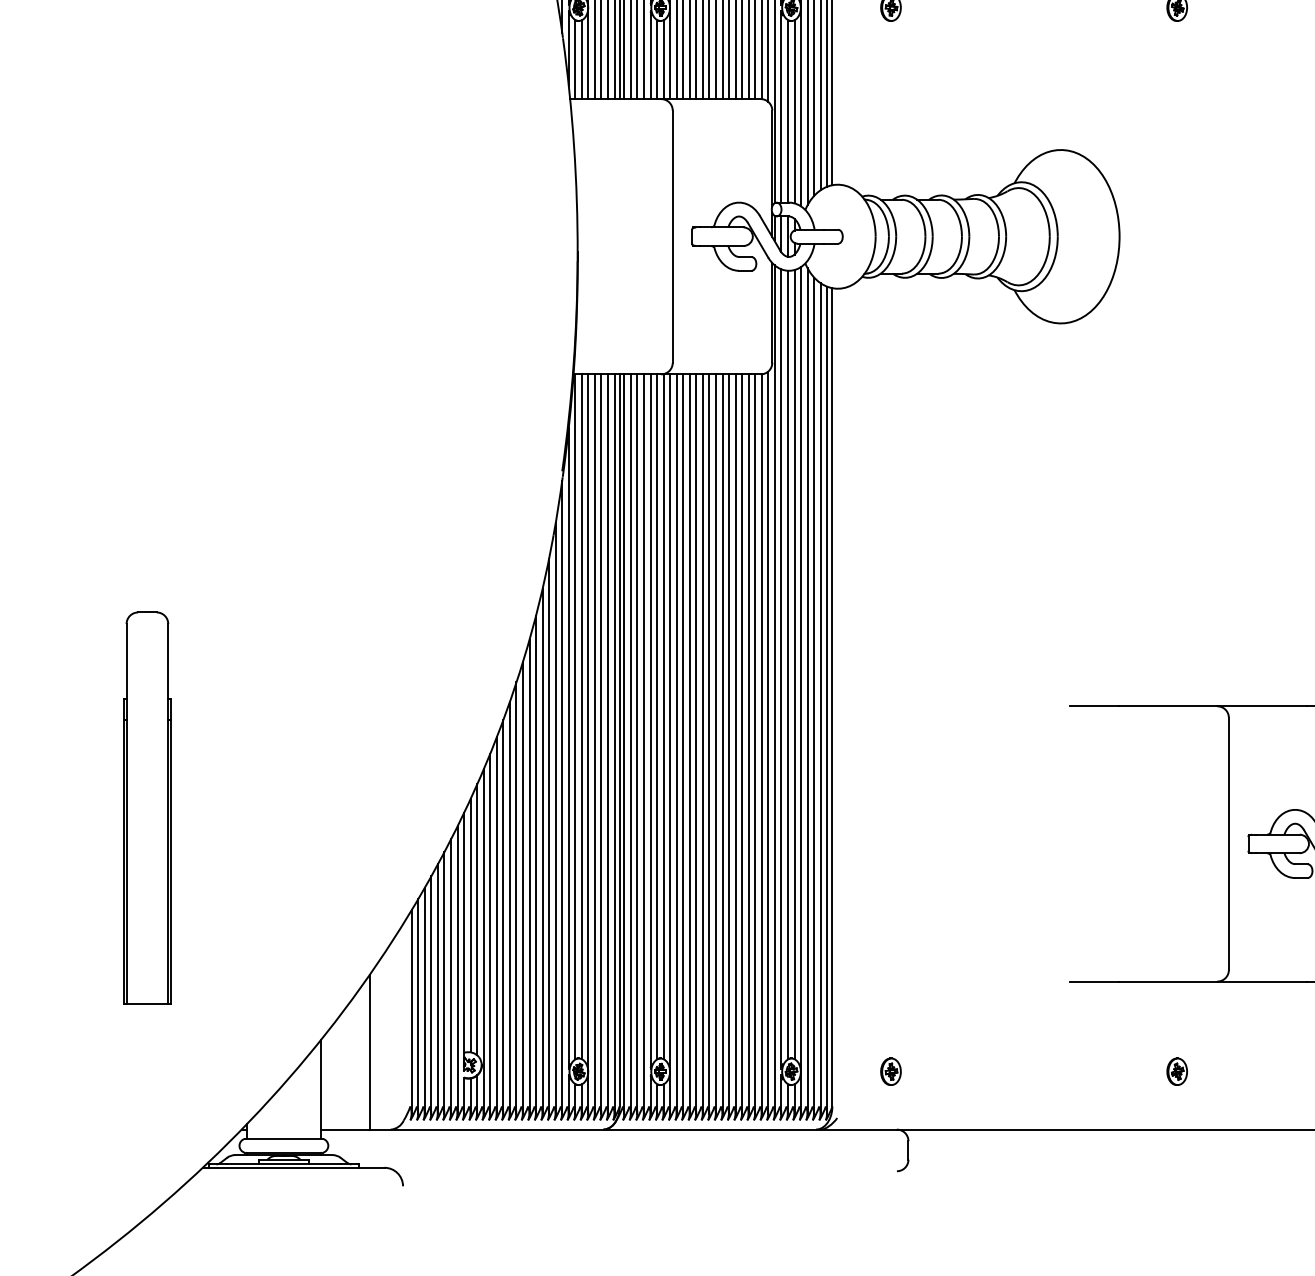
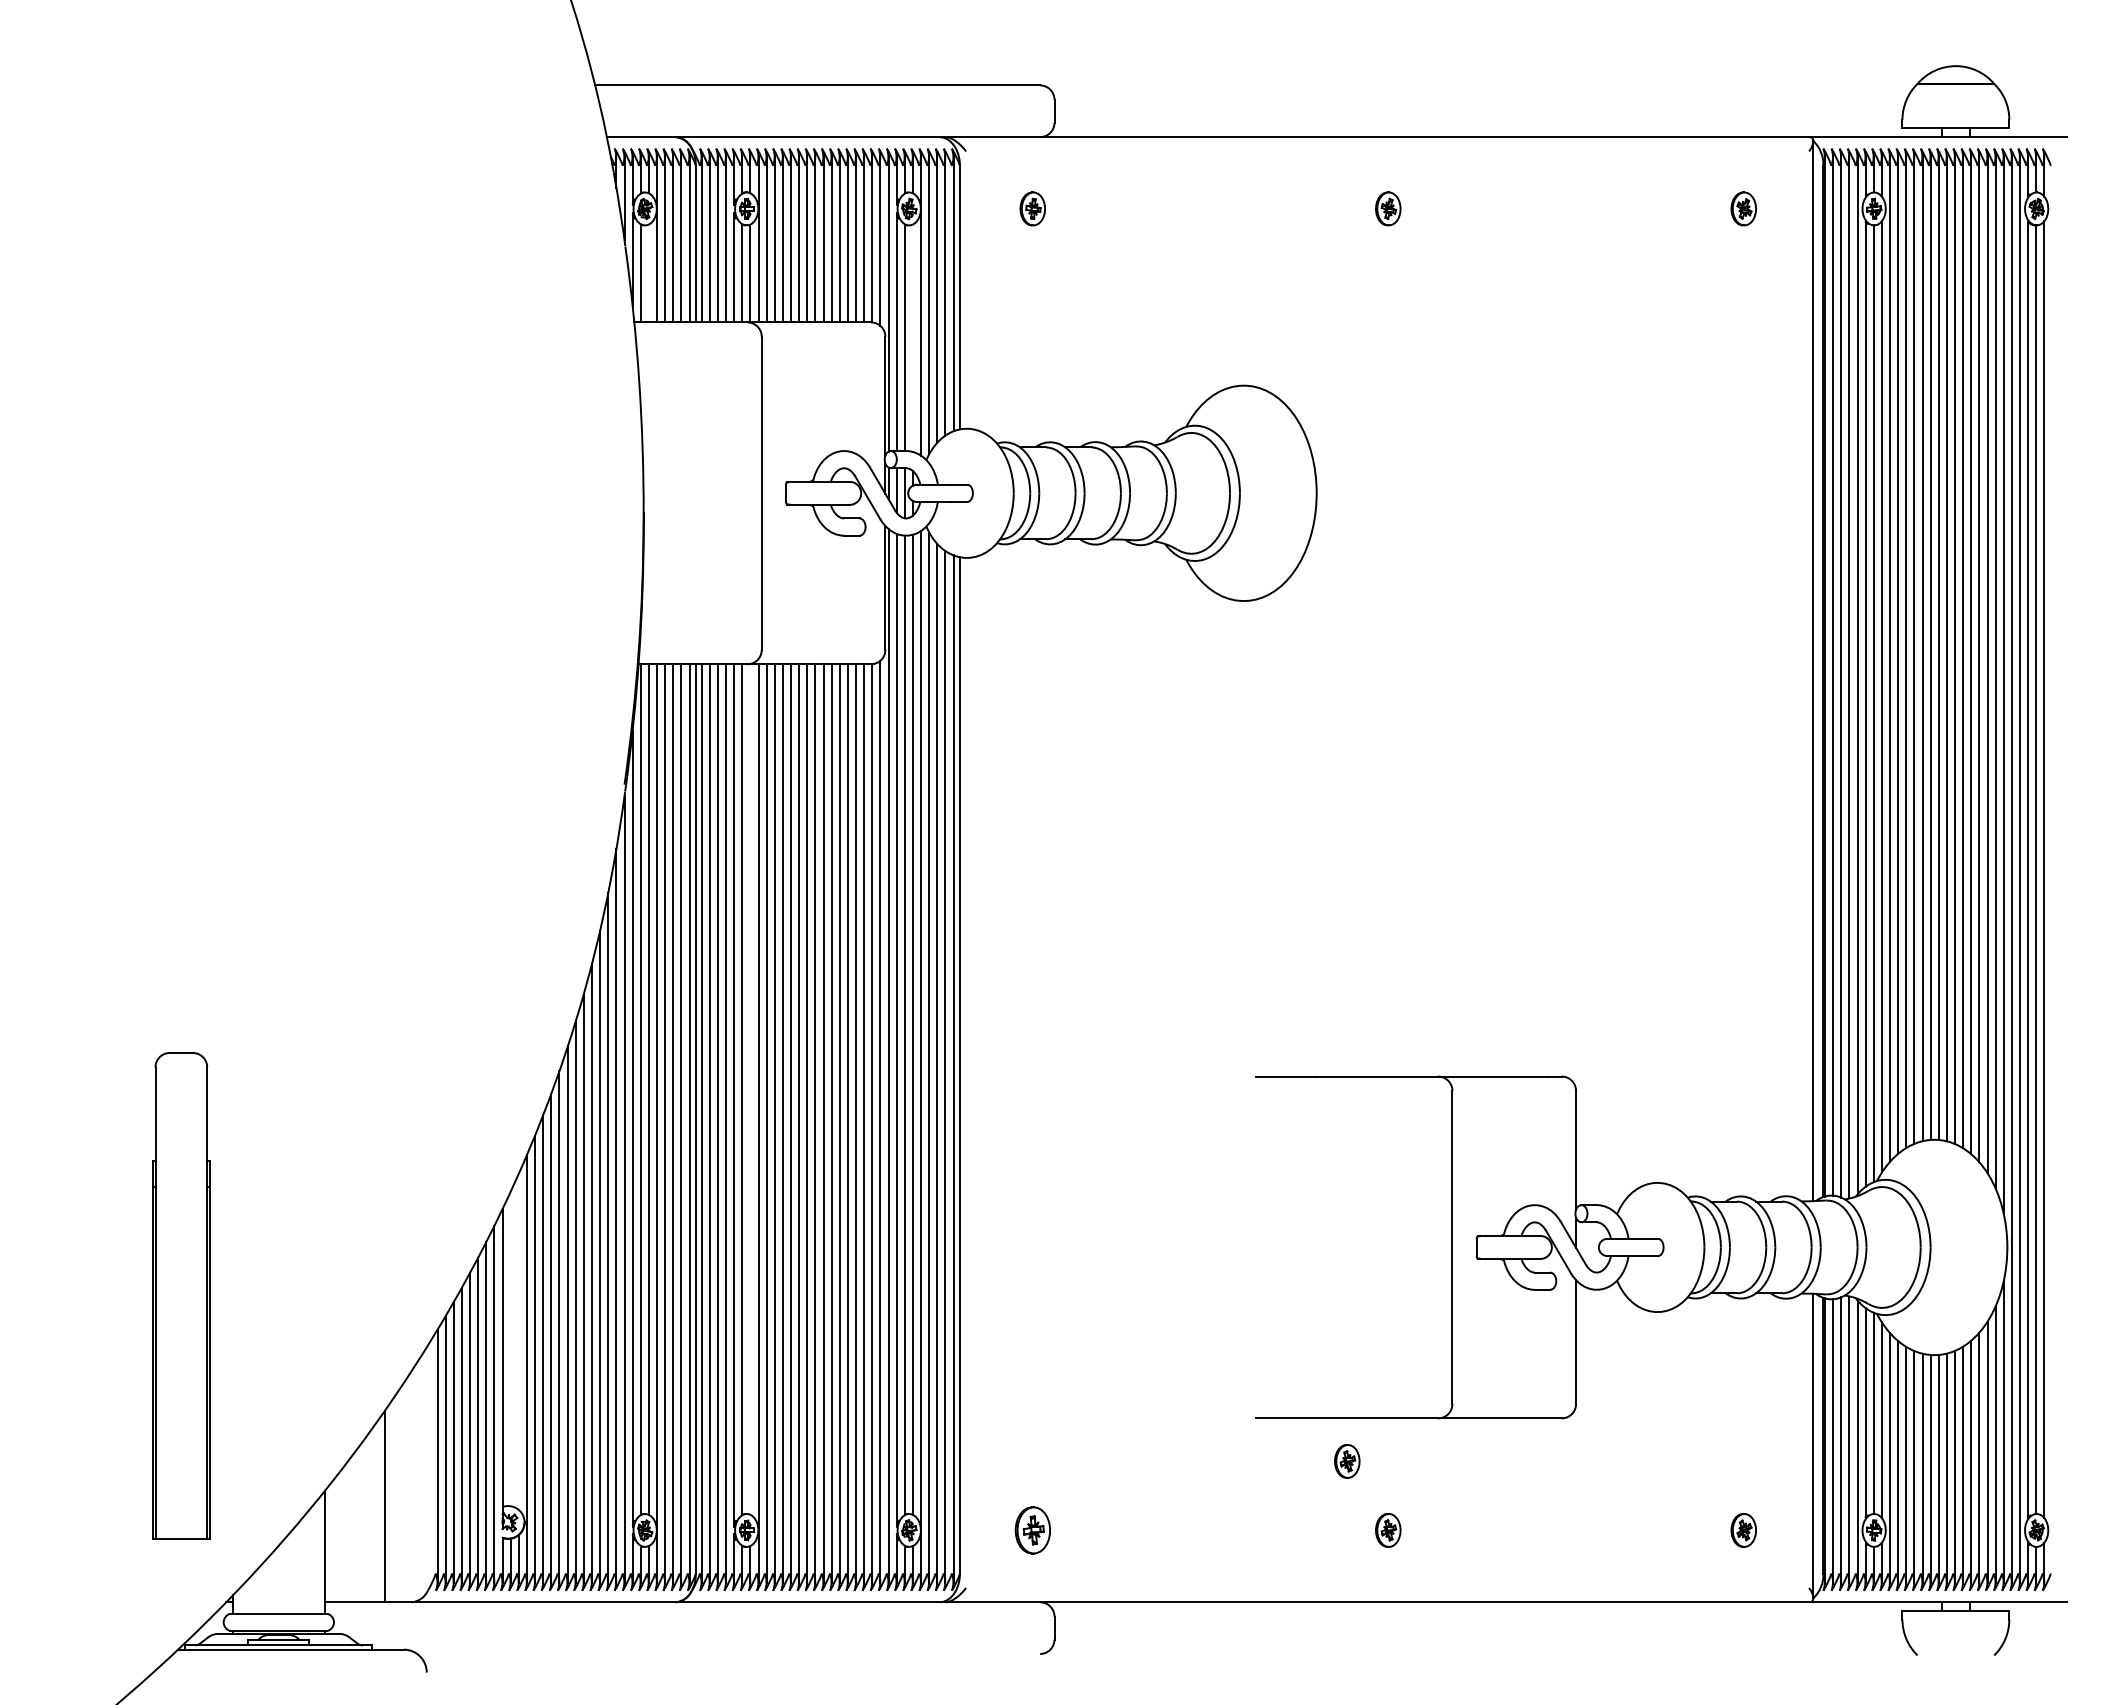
line: (581, 59) -> (648, 273), removed
line: (794, 112) -> (912, 338), removed
line: (663, 716) -> (750, 1089), removed
part: (147, 807) -> (181, 1295), moved
line: (476, 919) -> (518, 1341), removed
line: (470, 925) -> (510, 1348), removed
part: (1144, 1016) -> (1347, 1461), added
part: (890, 1071) -> (1032, 1530), size x1.4

